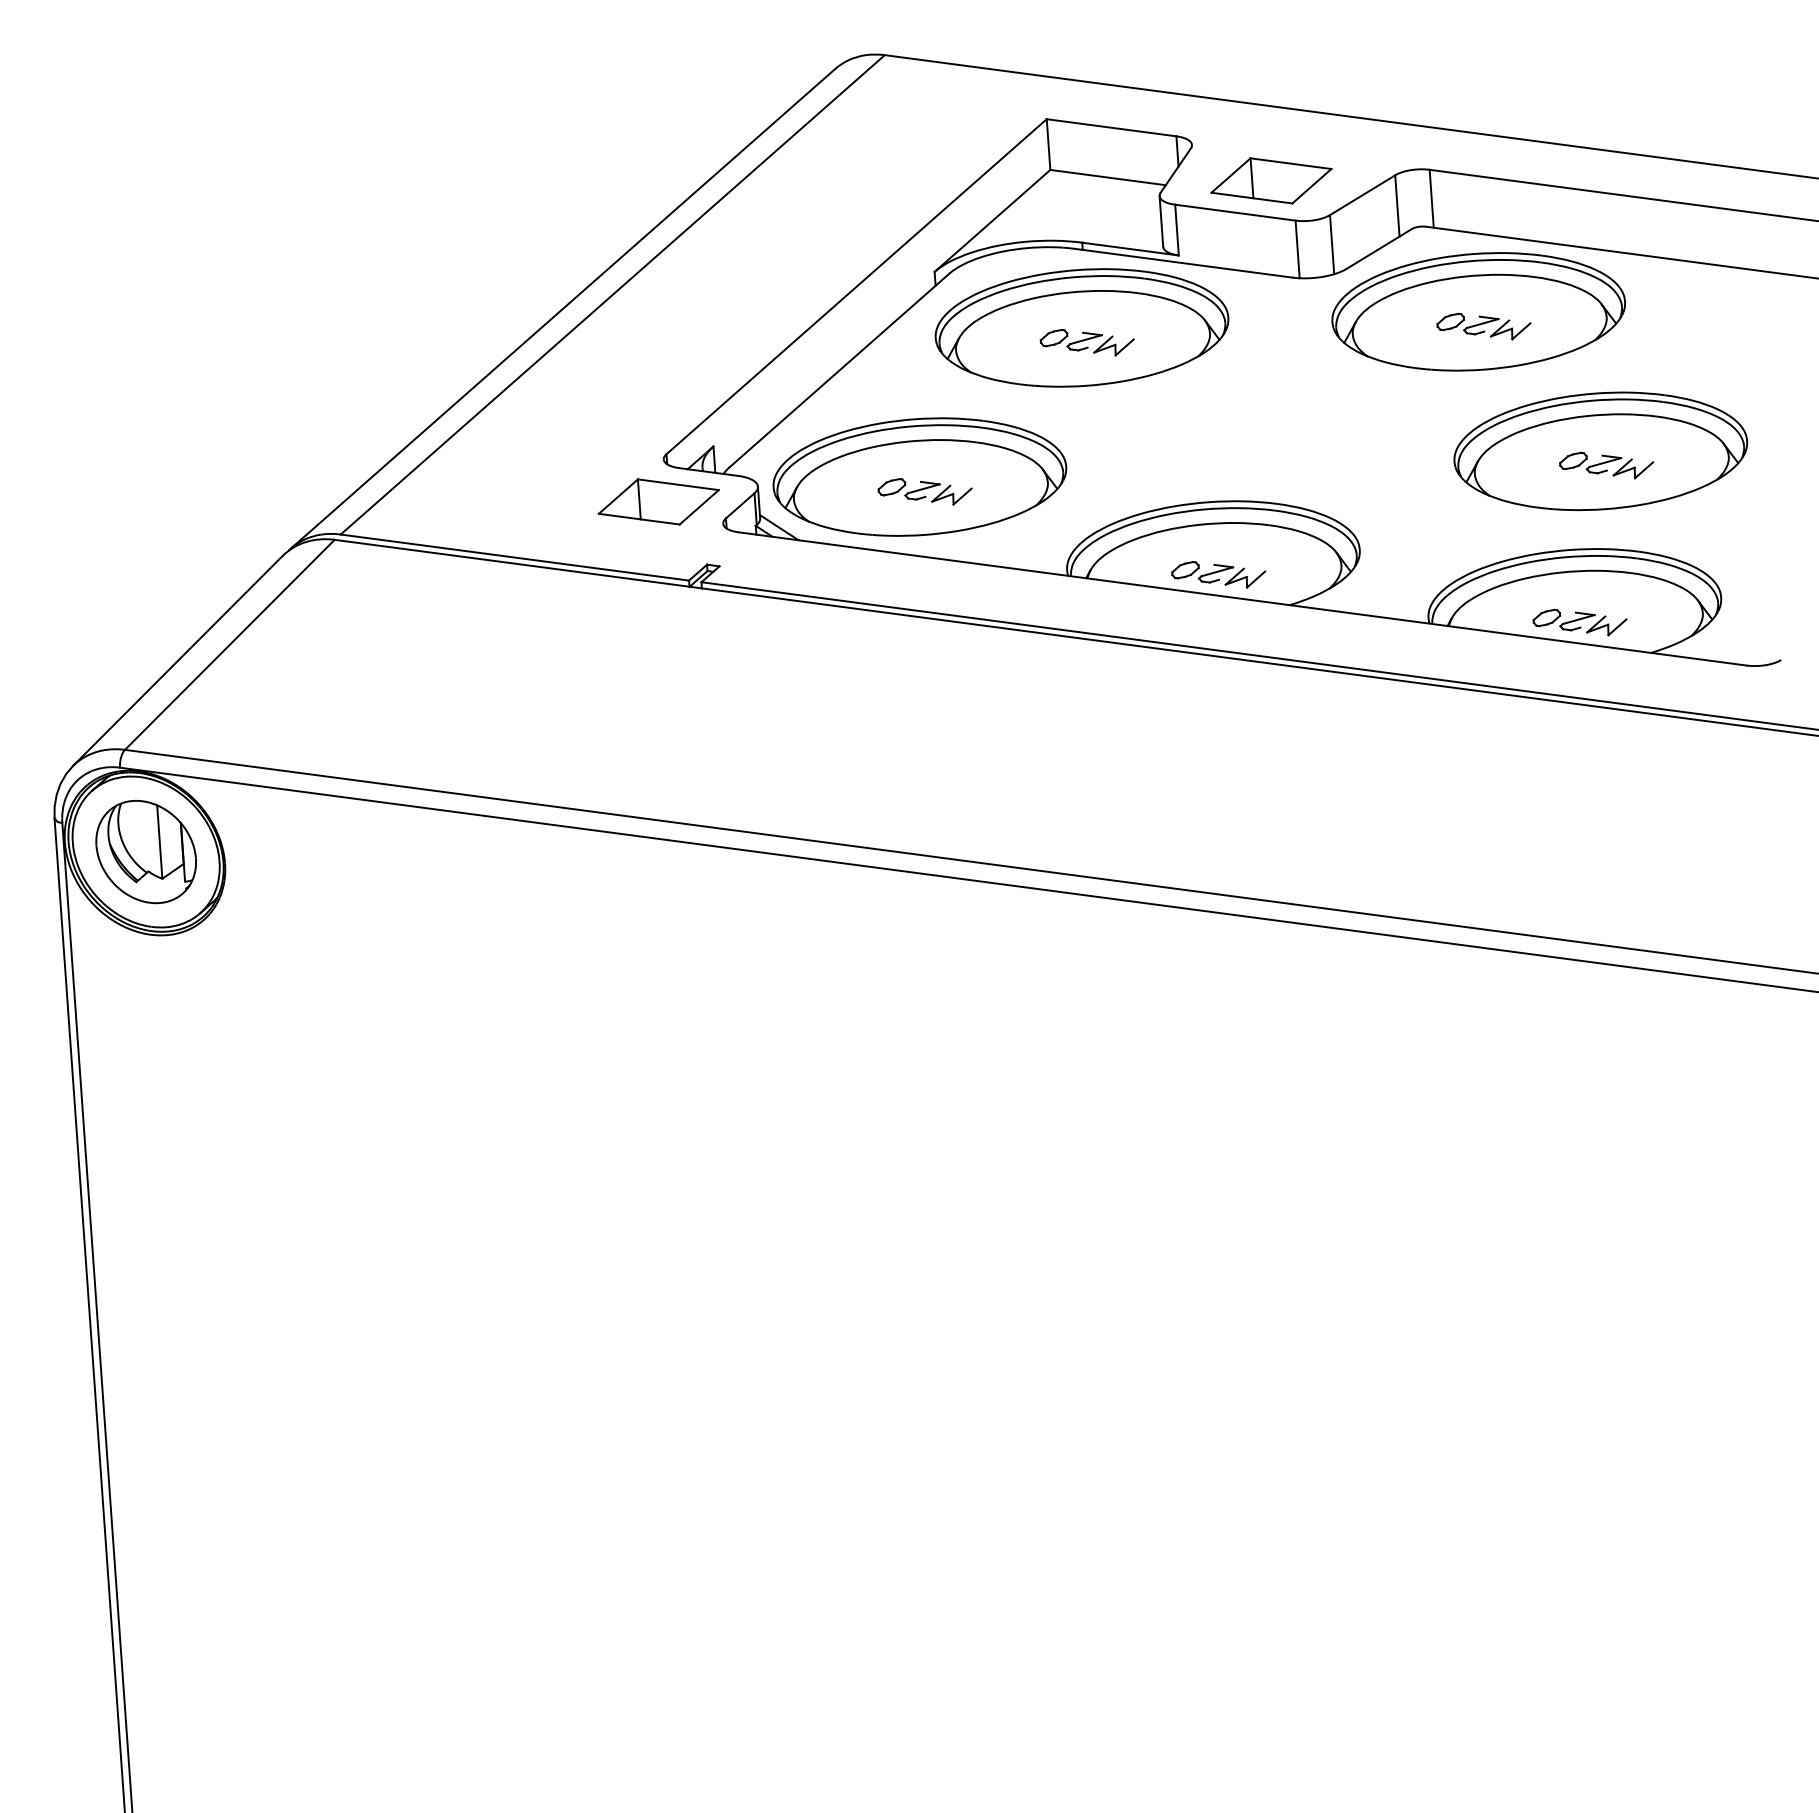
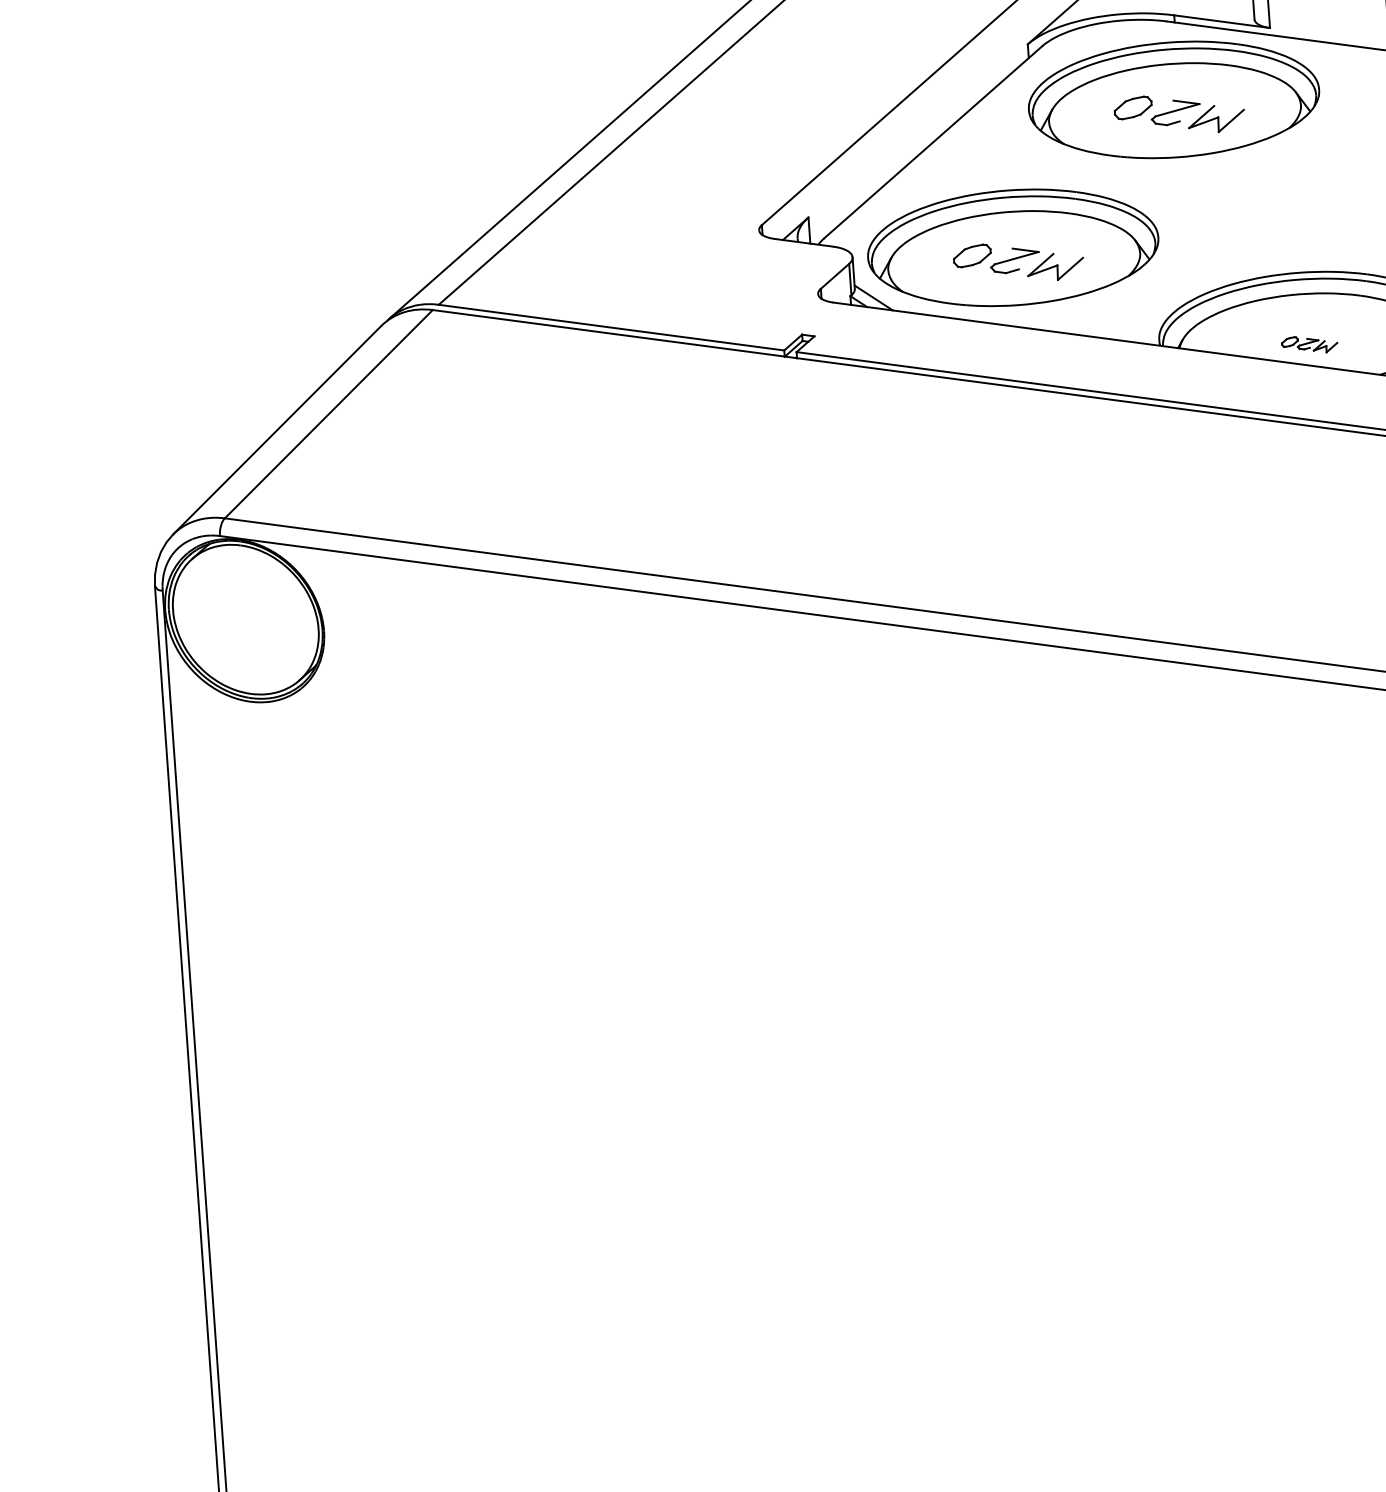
part: (1086, 342) -> (1178, 114), size x1.4
part: (924, 491) -> (1017, 262), size x1.4
part: (658, 501) -> (753, 272), removed
part: (1218, 574) -> (1309, 344), size x0.6
part: (145, 852) -> (245, 620), removed

